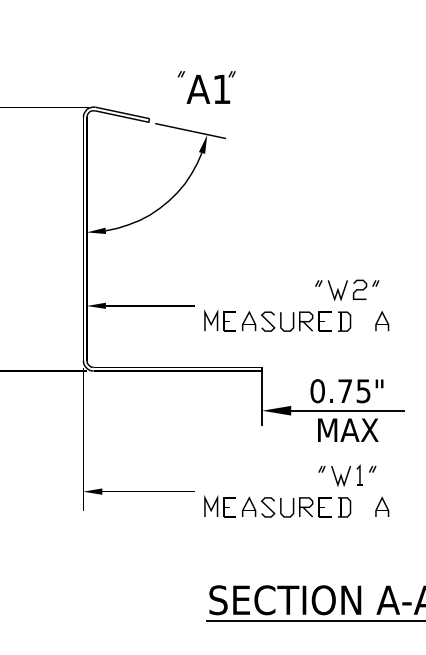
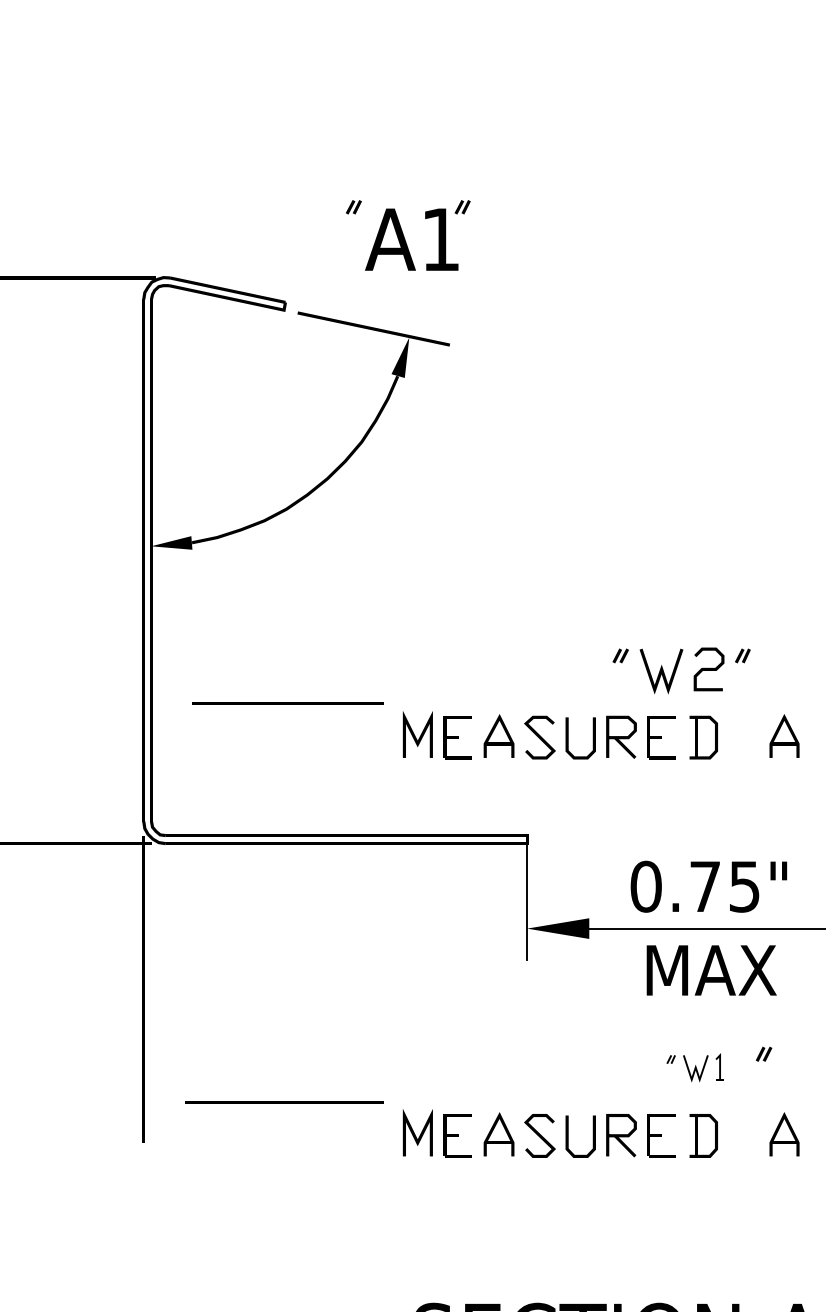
part: (347, 290) -> (682, 670), moved
fill: (95, 305) -> (169, 702), removed
part: (340, 475) -> (695, 1067), size x0.6
fill: (92, 491) -> (163, 1101), removed

